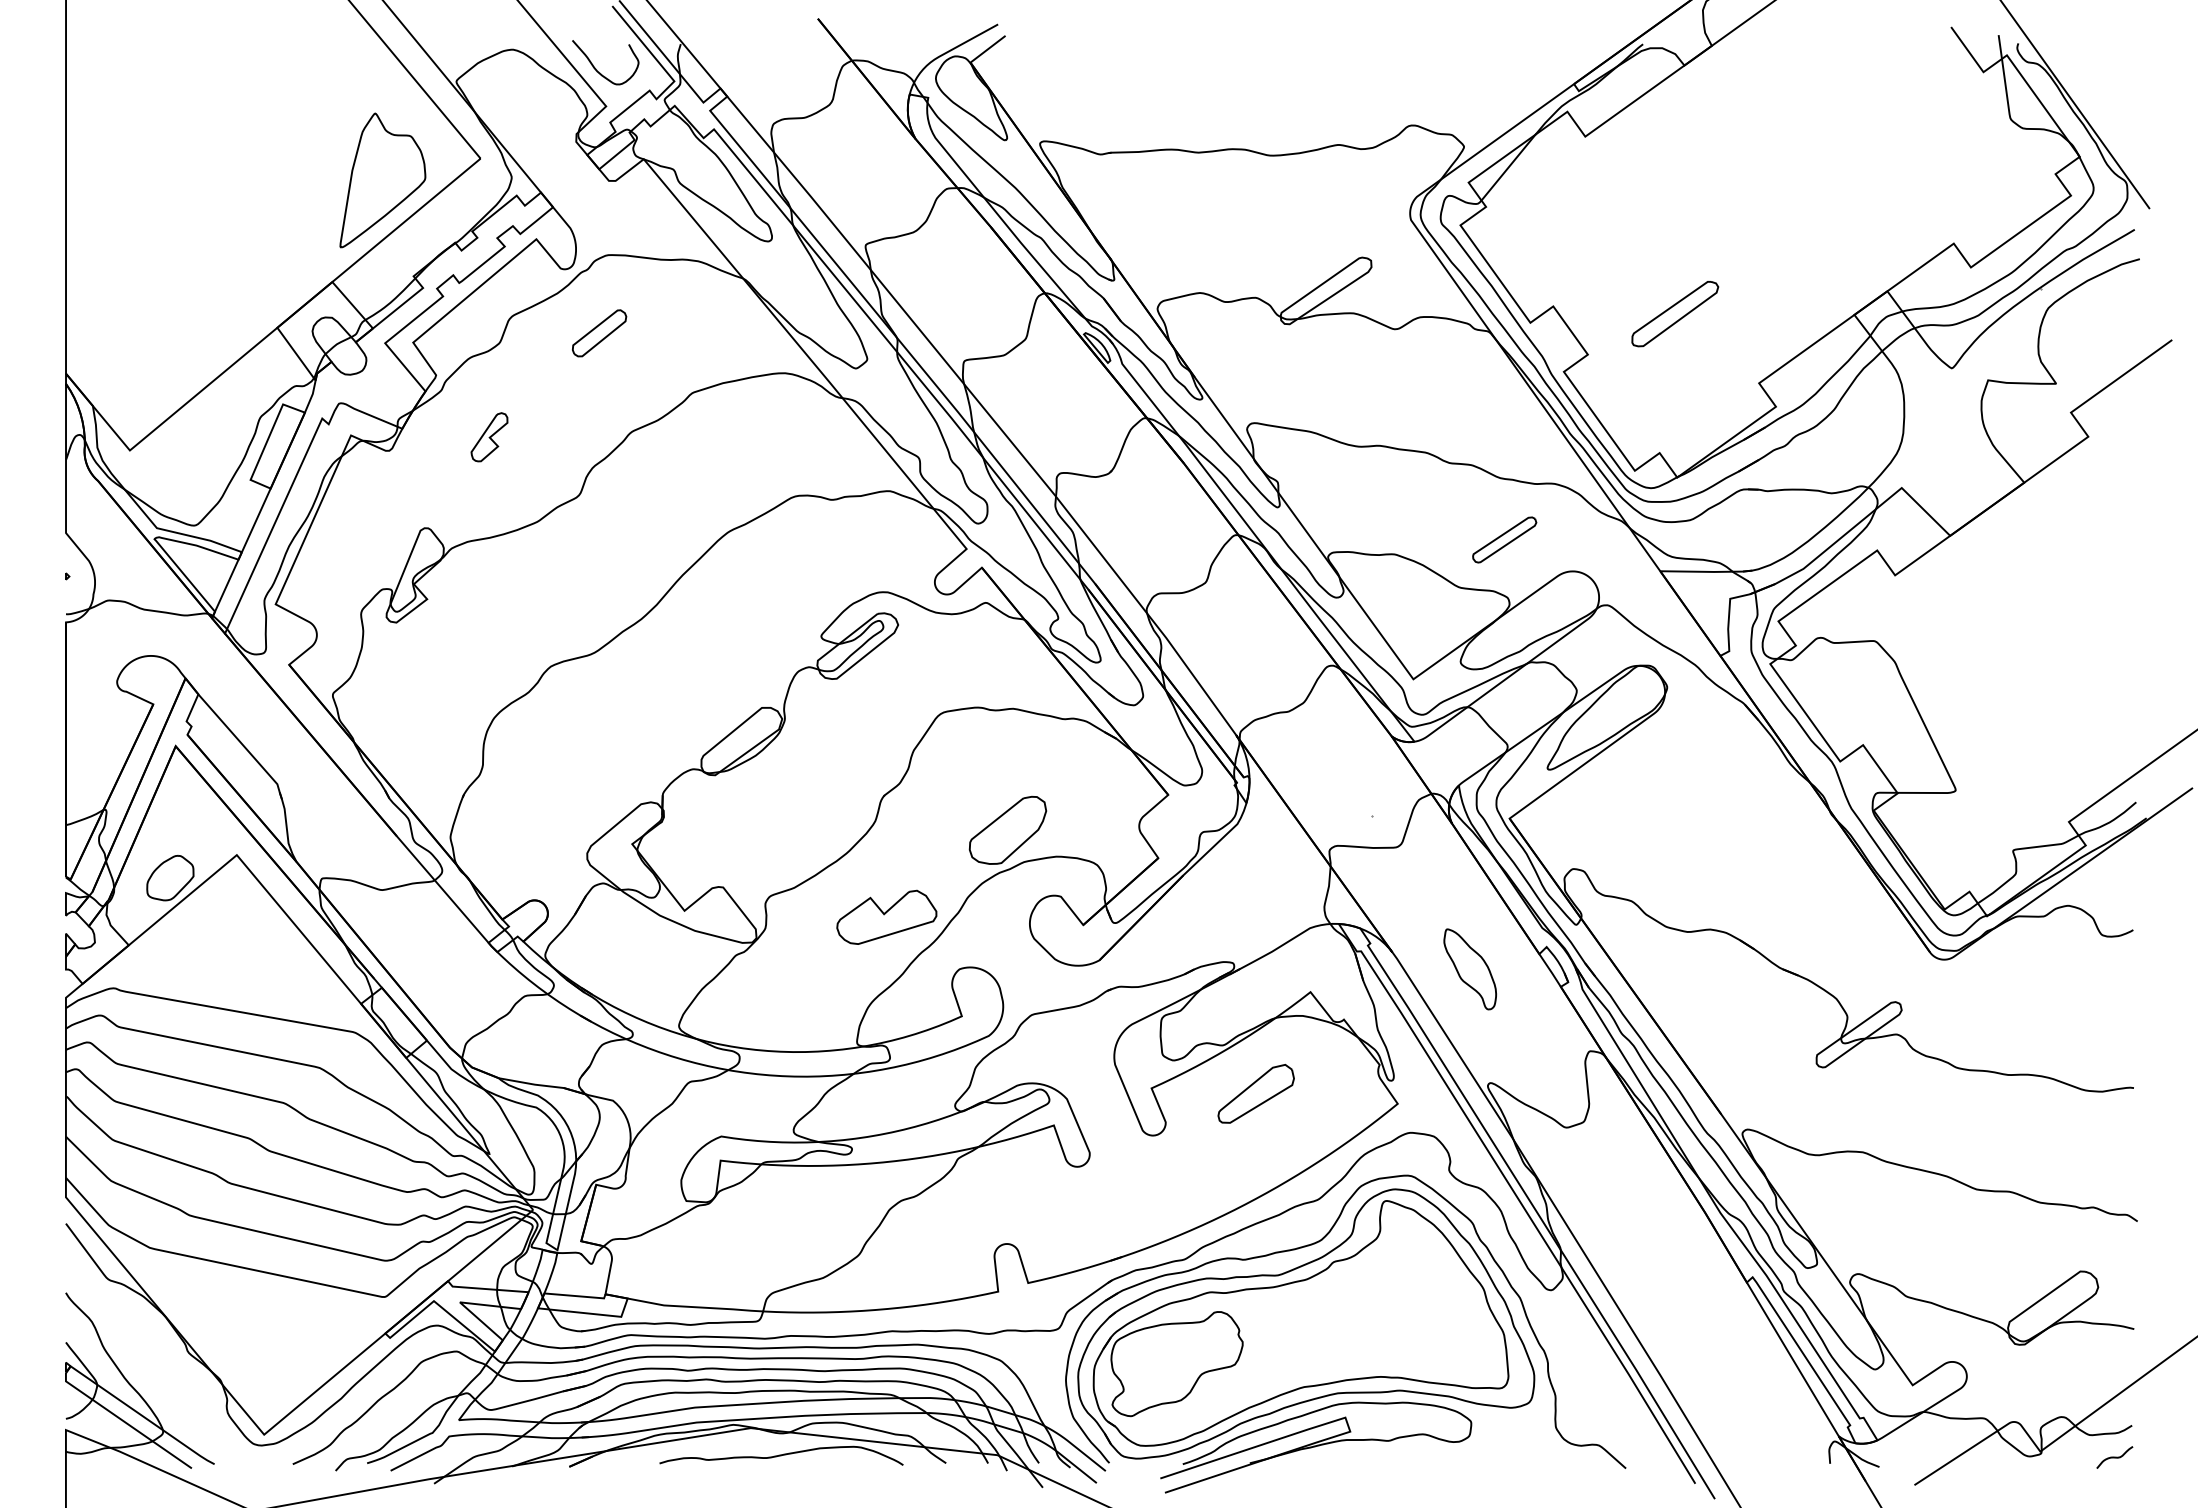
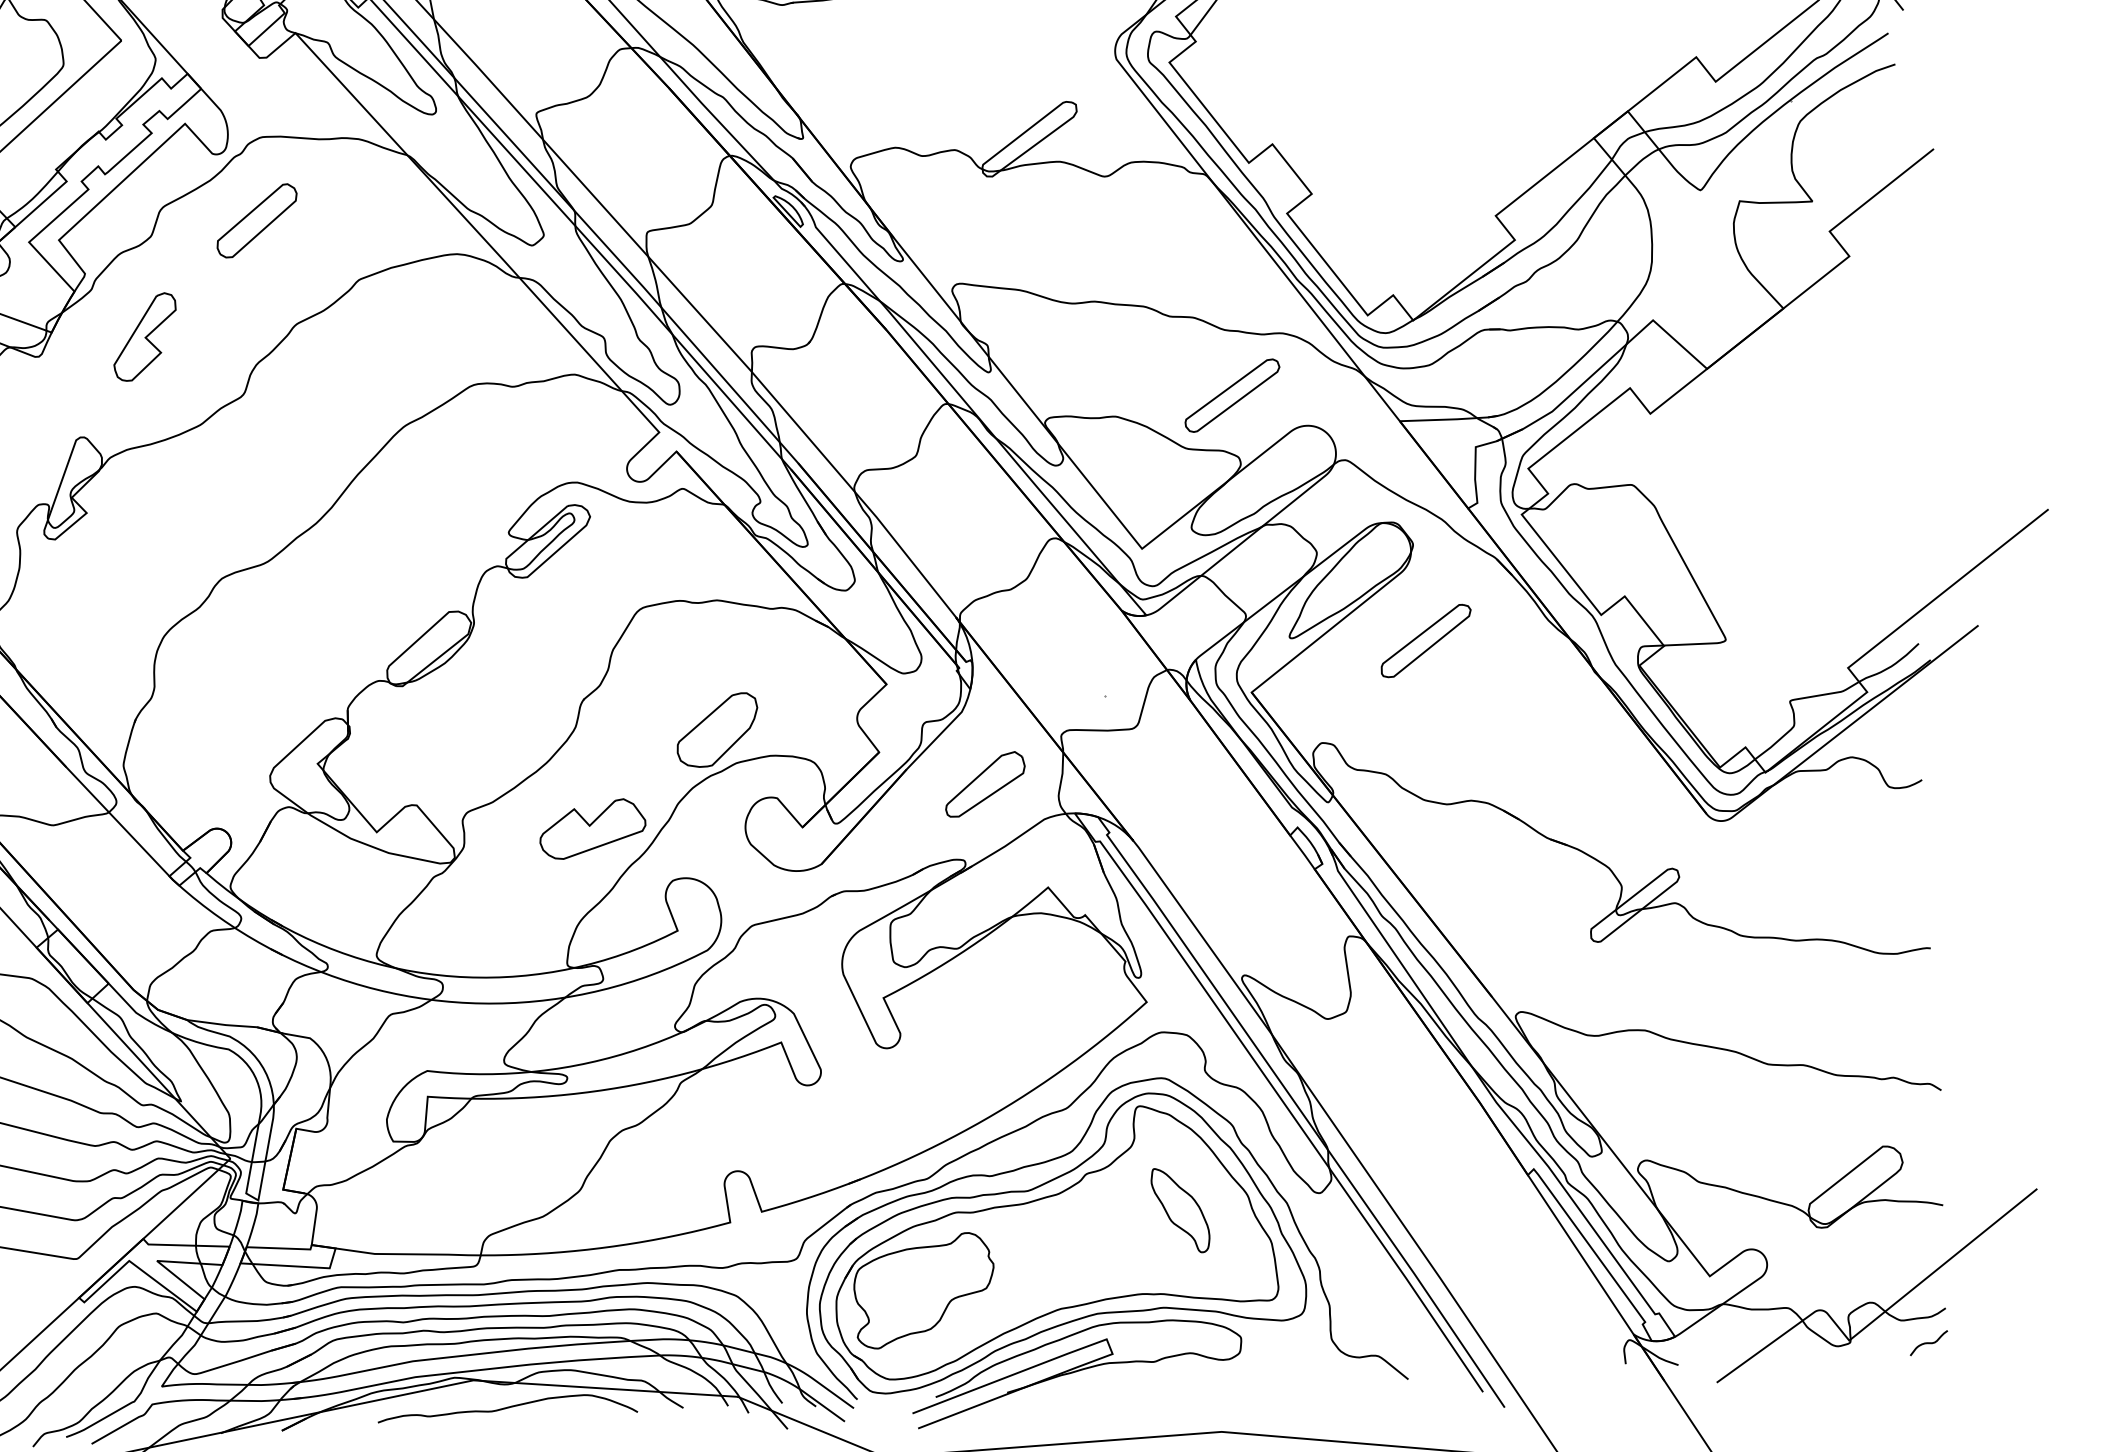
part: (1675, 314) -> (1426, 641), moved
part: (599, 333) -> (257, 221), size x1.43
part: (489, 437) -> (145, 337), size x1.67
part: (1504, 539) -> (1232, 395), size x1.43
part: (1469, 969) -> (1179, 1210), moved
part: (1255, 1093) -> (984, 784), moved

